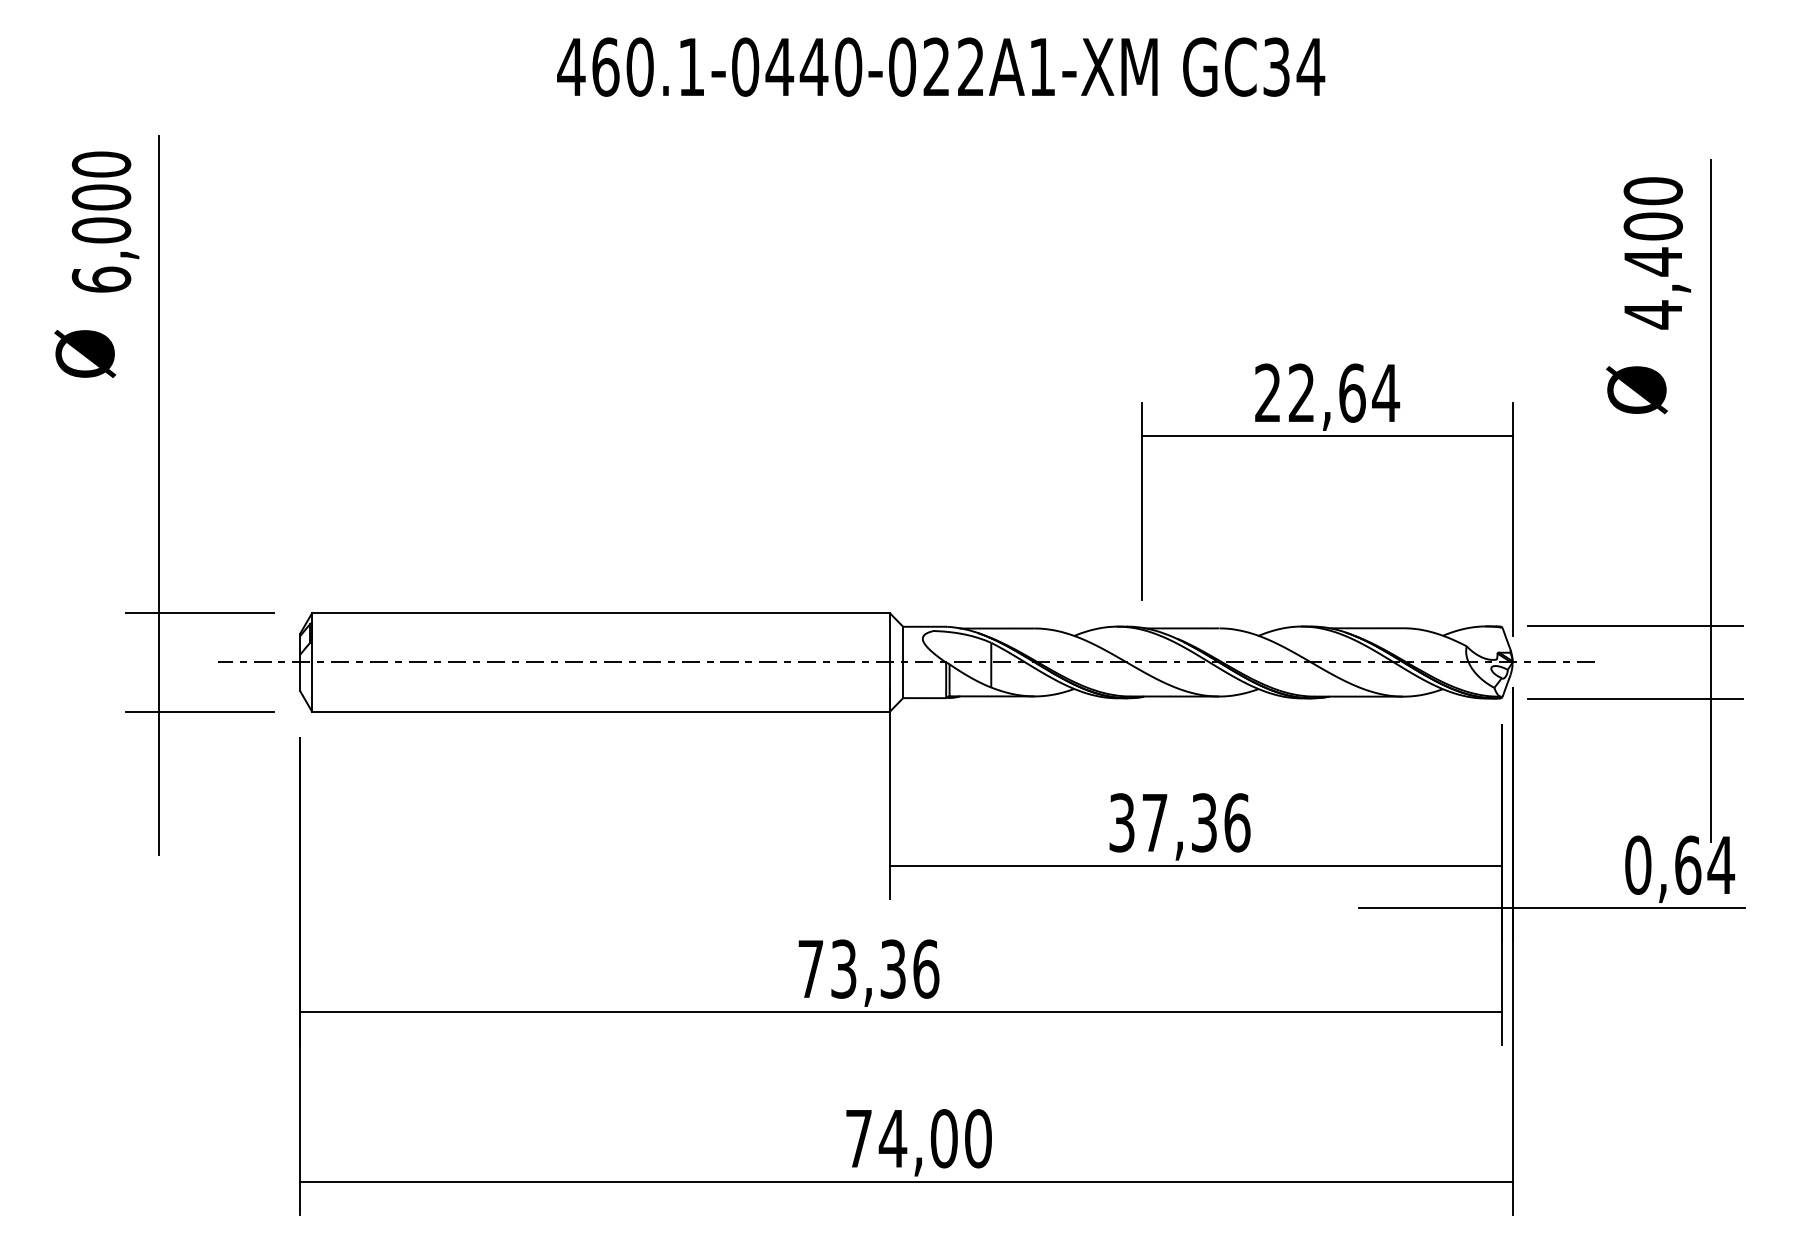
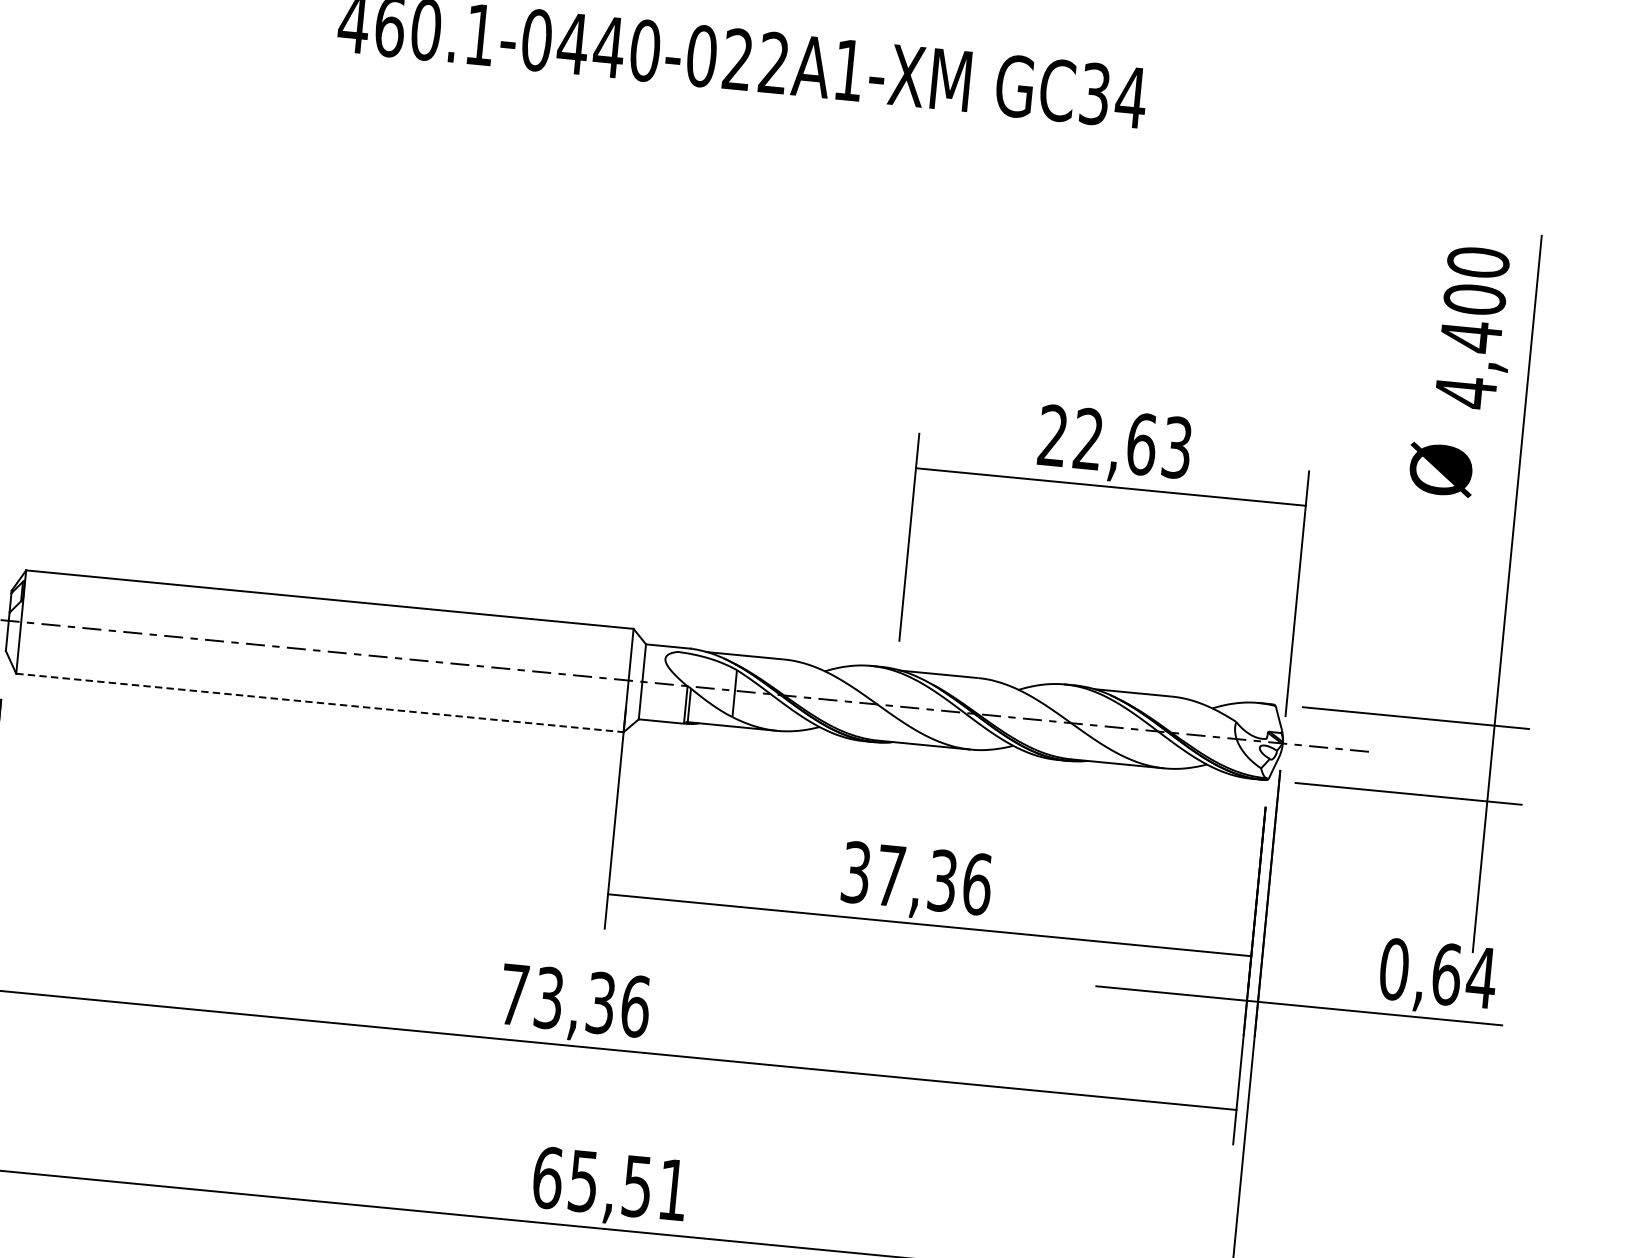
text: (1386, 392) -> (1177, 447), 22,64 -> 22,63
line: (601, 711) -> (320, 702), solid -> dashed
text: (918, 1138) -> (610, 1183), 74,00 -> 65,51

